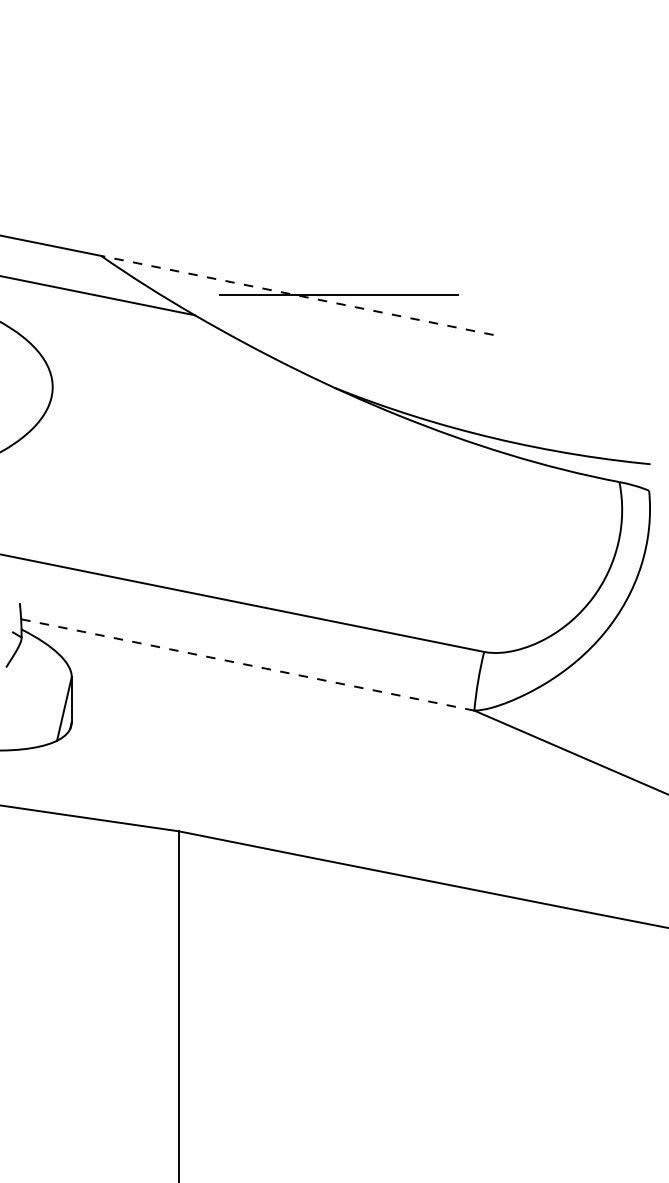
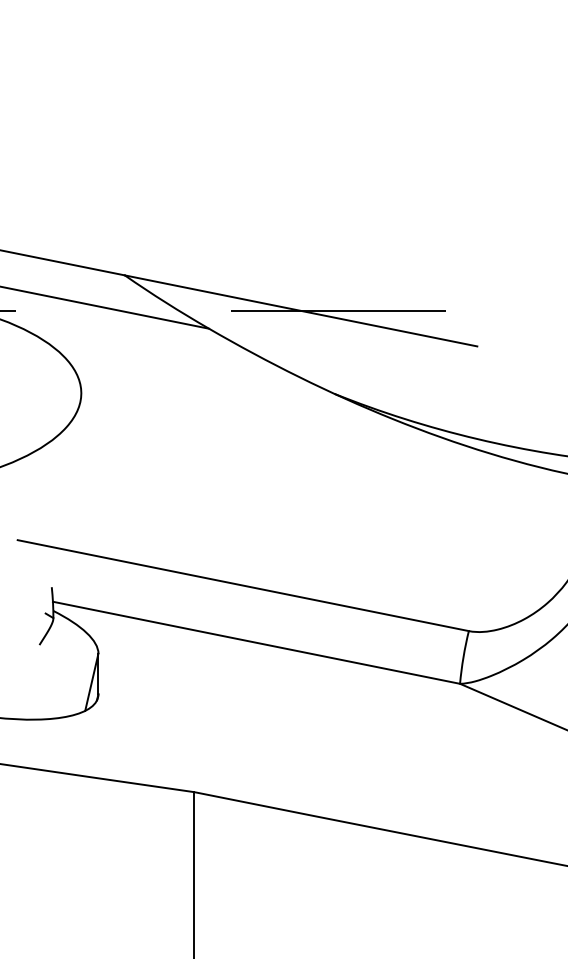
line: (296, 295) -> (300, 310), dashed -> solid
line: (247, 664) -> (256, 642), dashed -> solid

